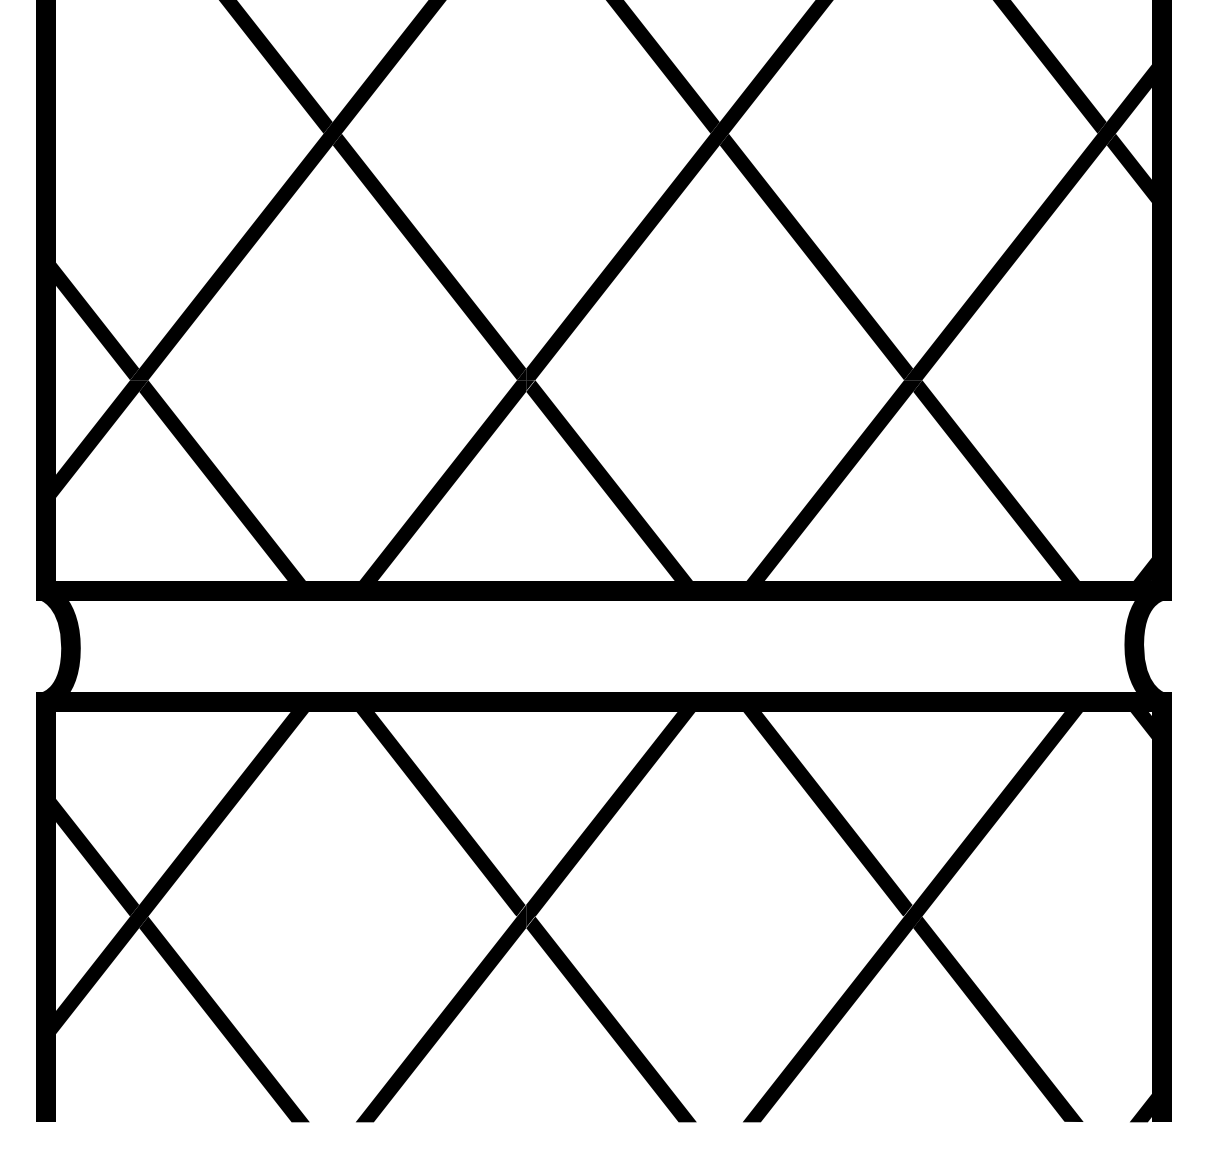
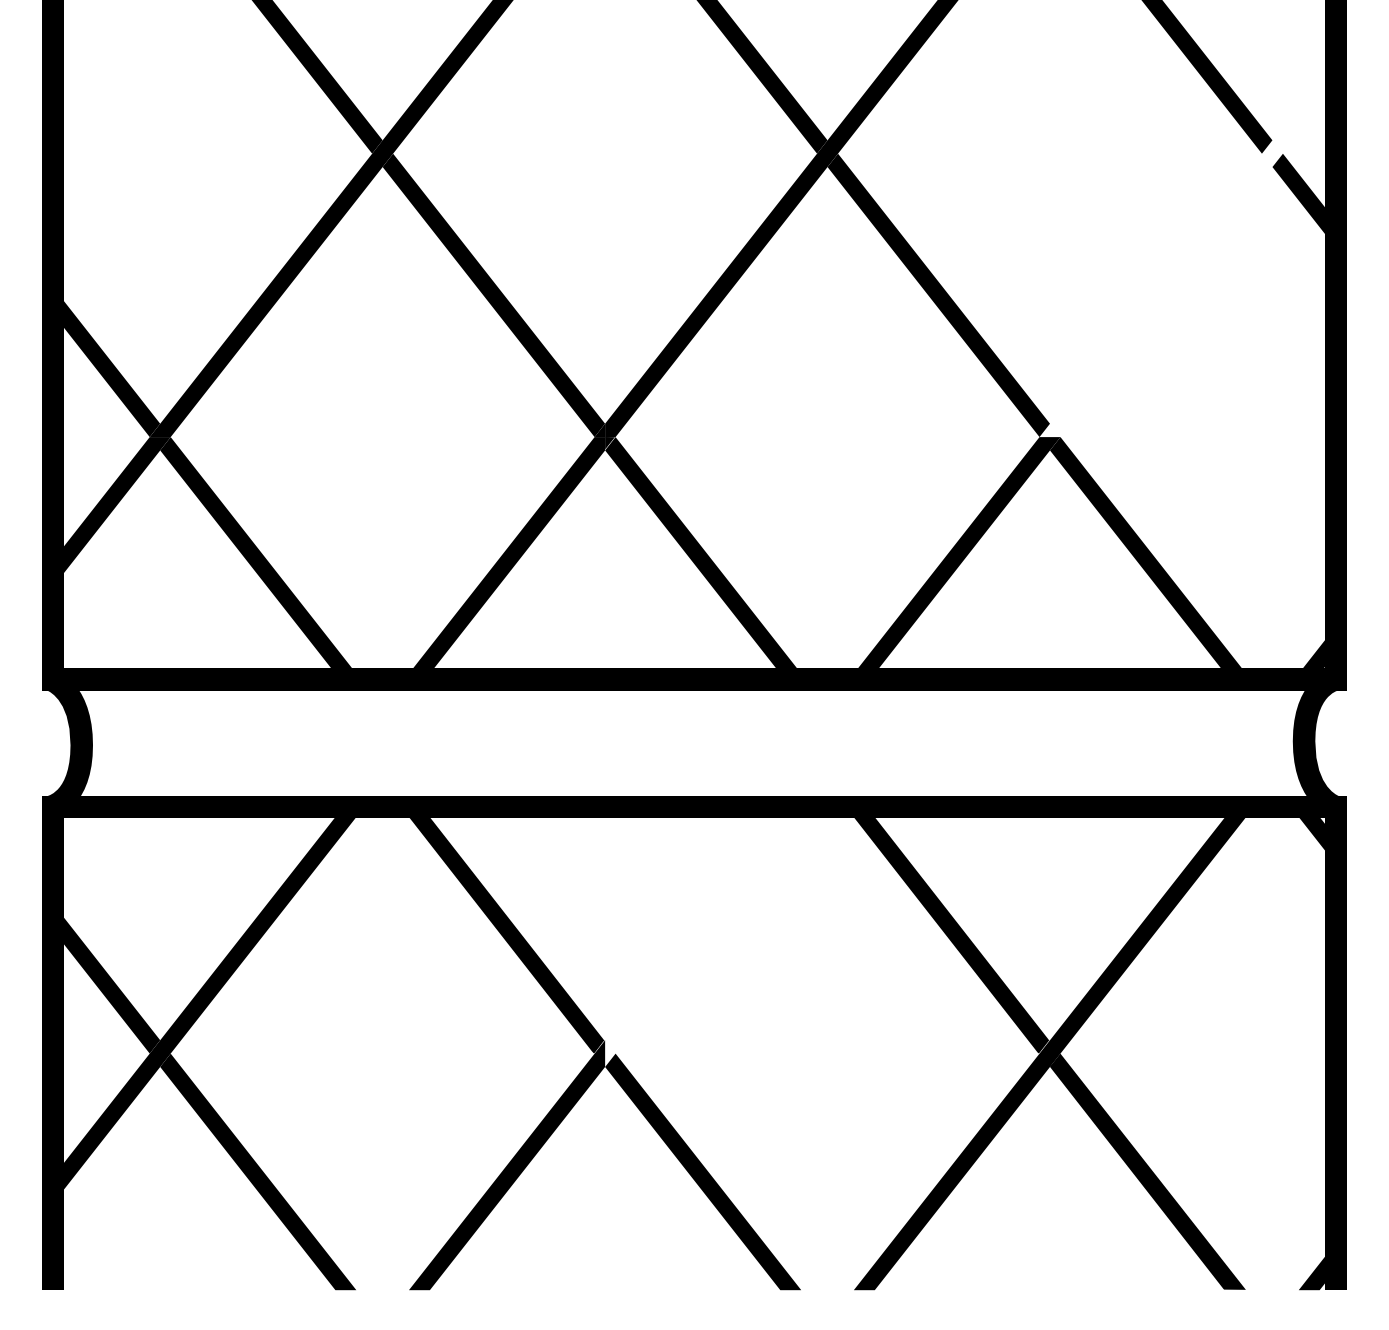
fill: (1032, 215) -> (1187, 247), removed
fill: (614, 814) -> (706, 936), removed

